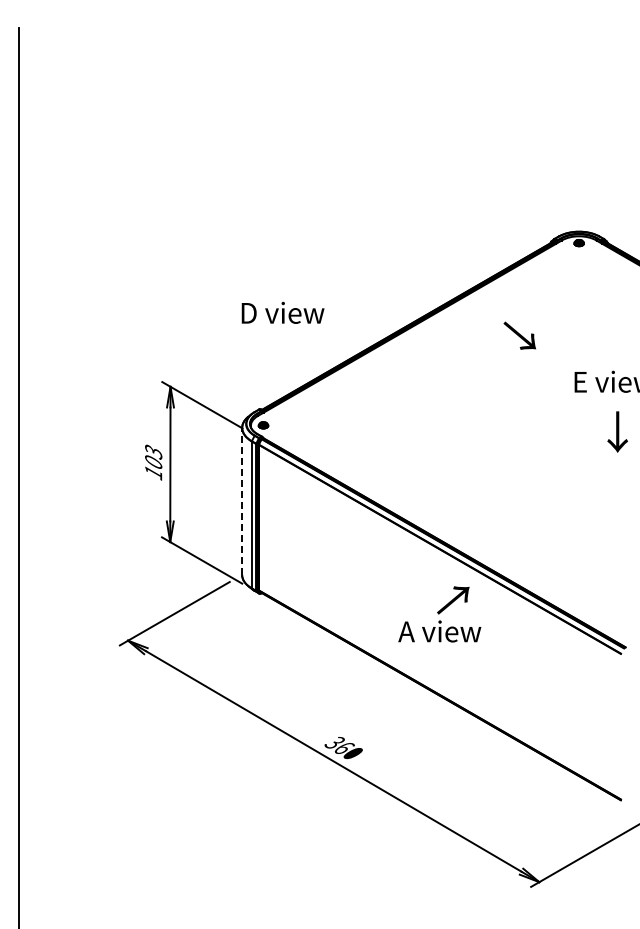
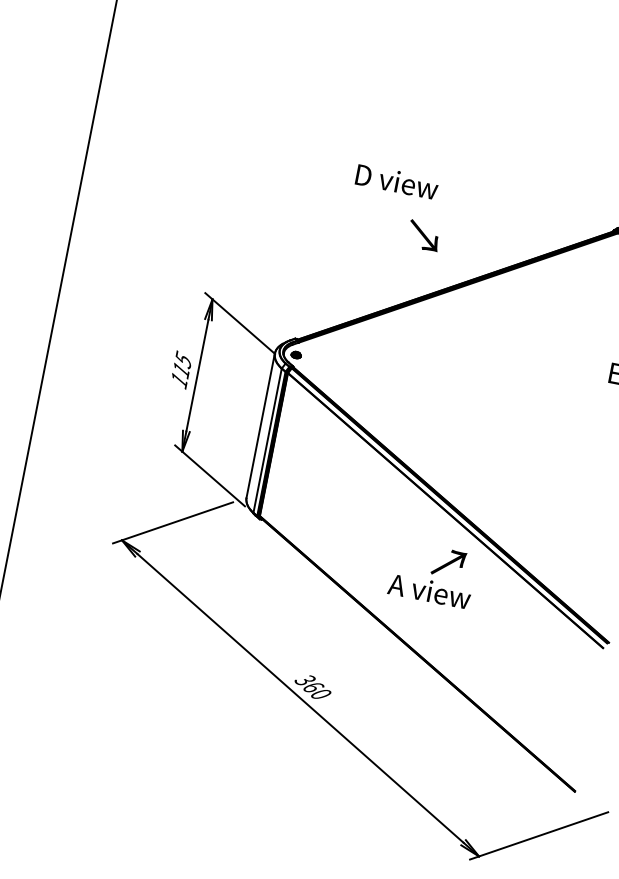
text: (282, 312) -> (396, 181), moved
text: (519, 335) -> (423, 235), moved
text: (153, 456) -> (182, 364), 103 -> 115
line: (242, 500) -> (261, 424), dashed -> solid

